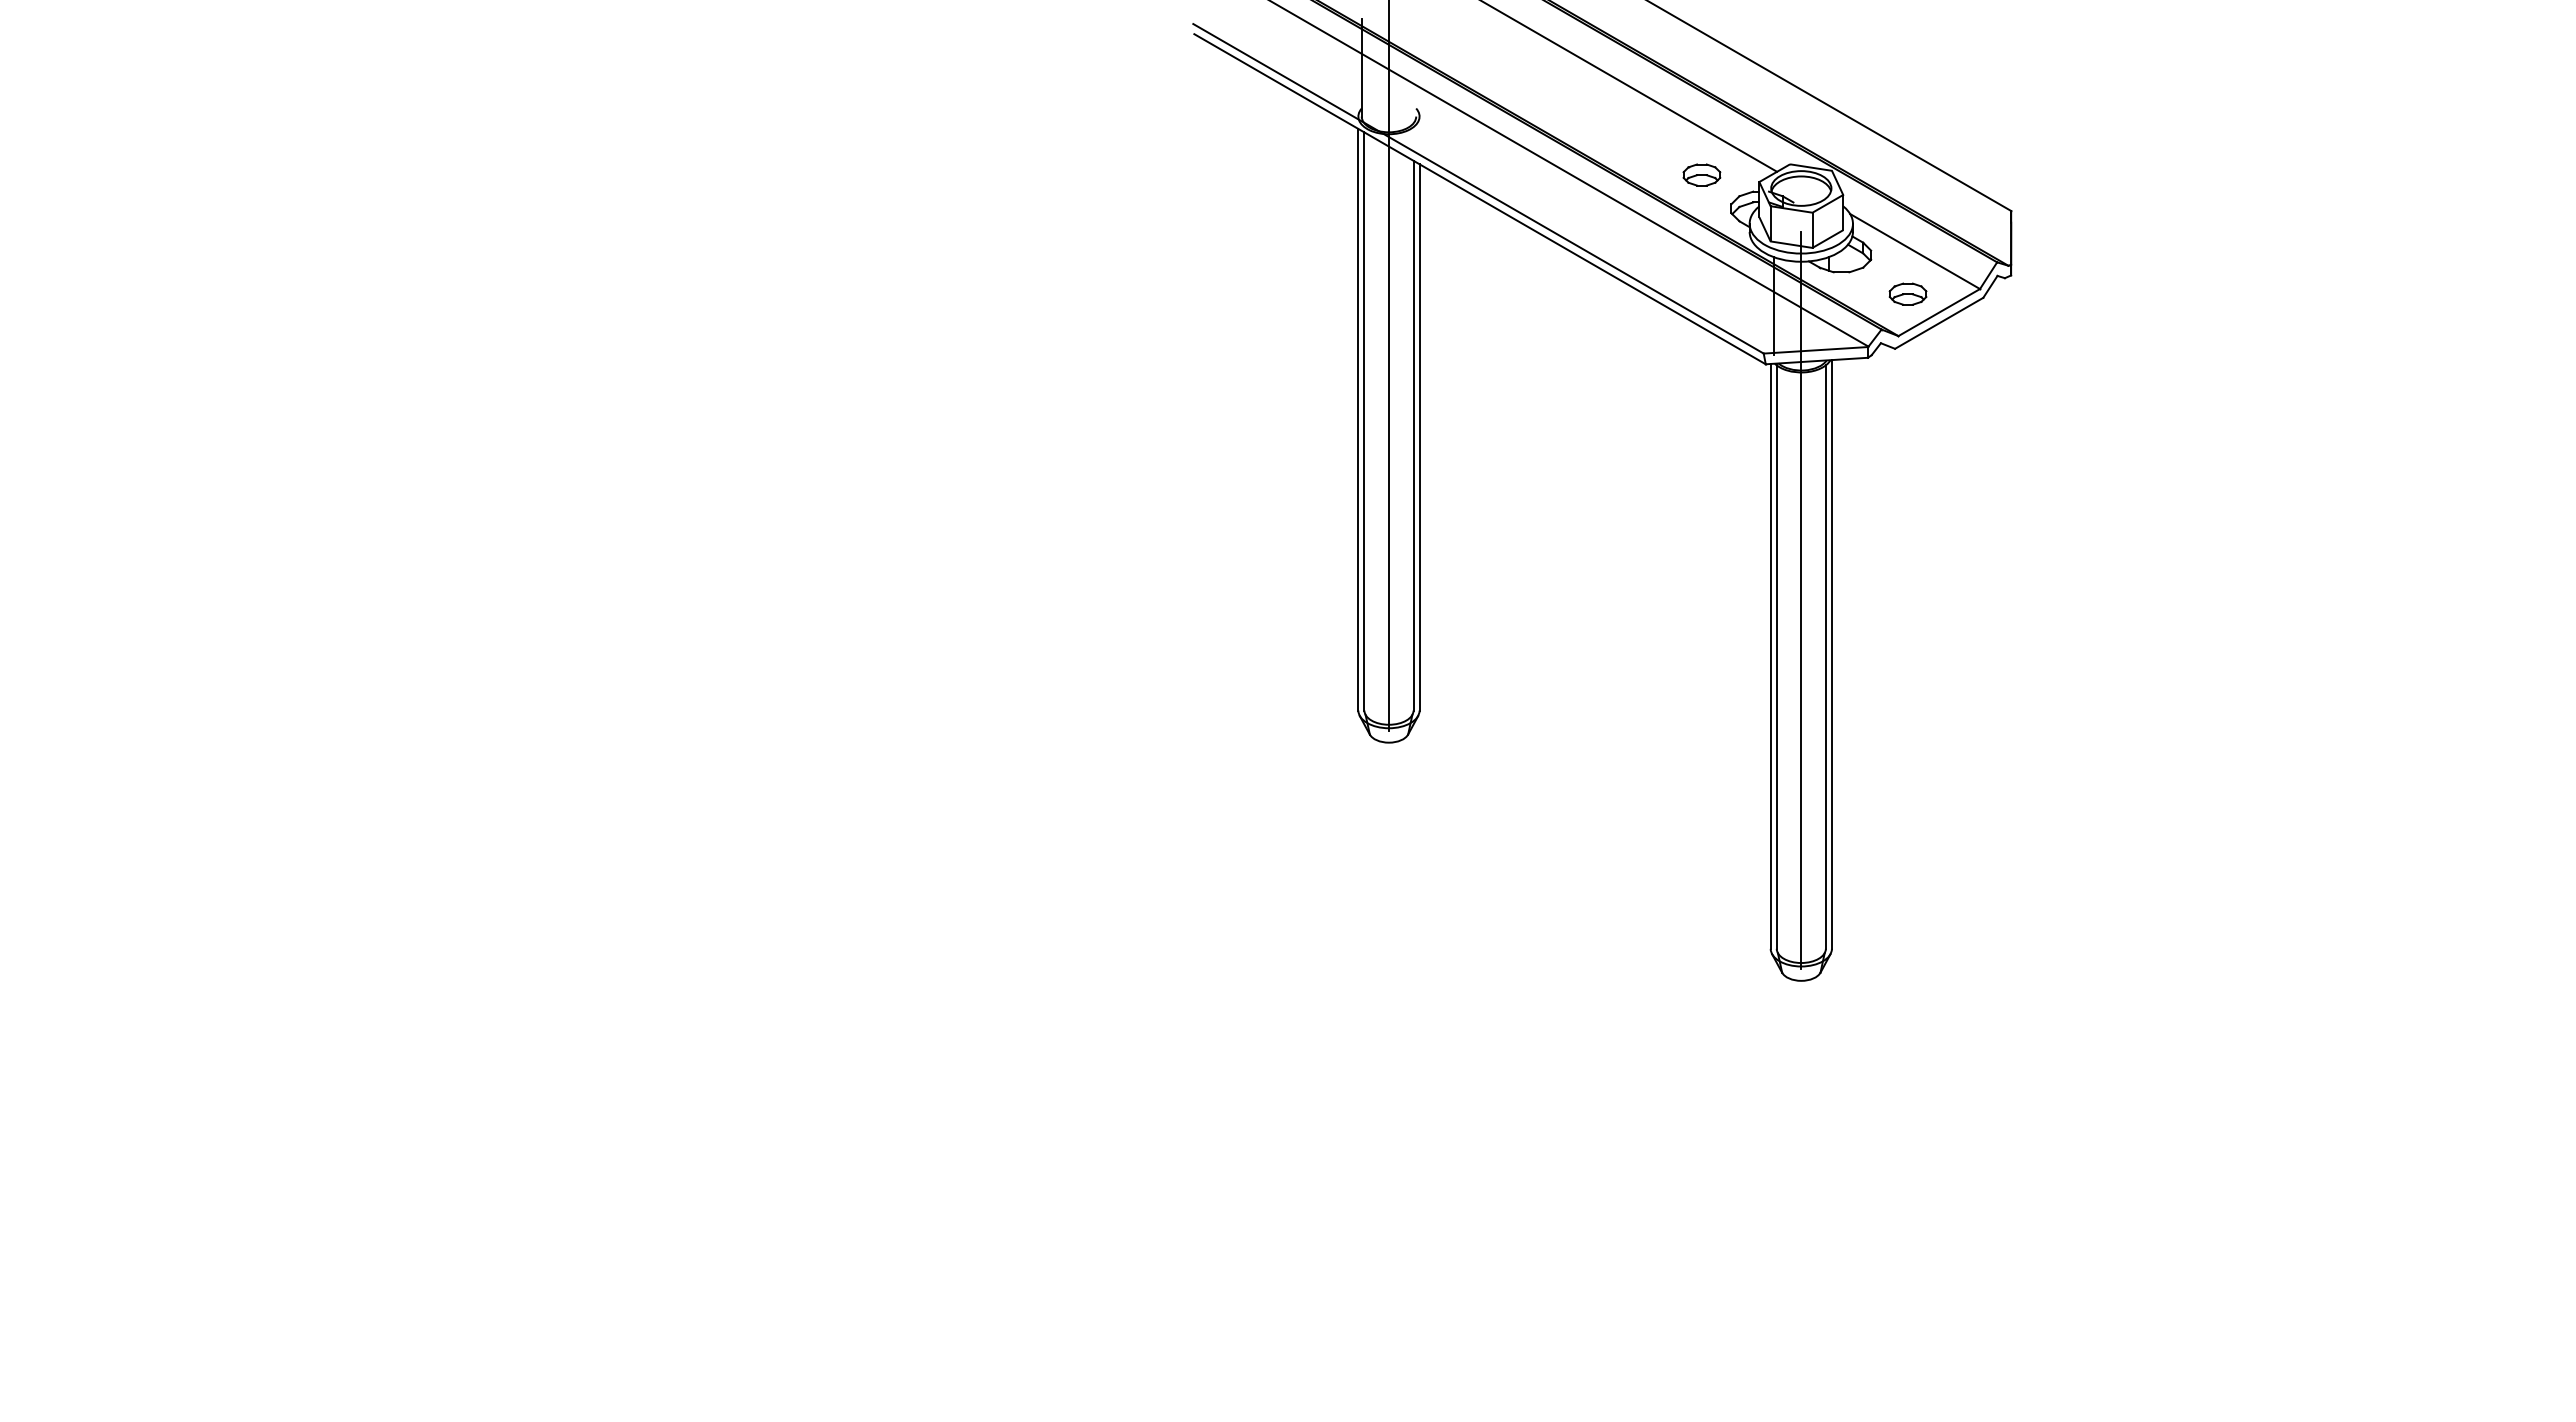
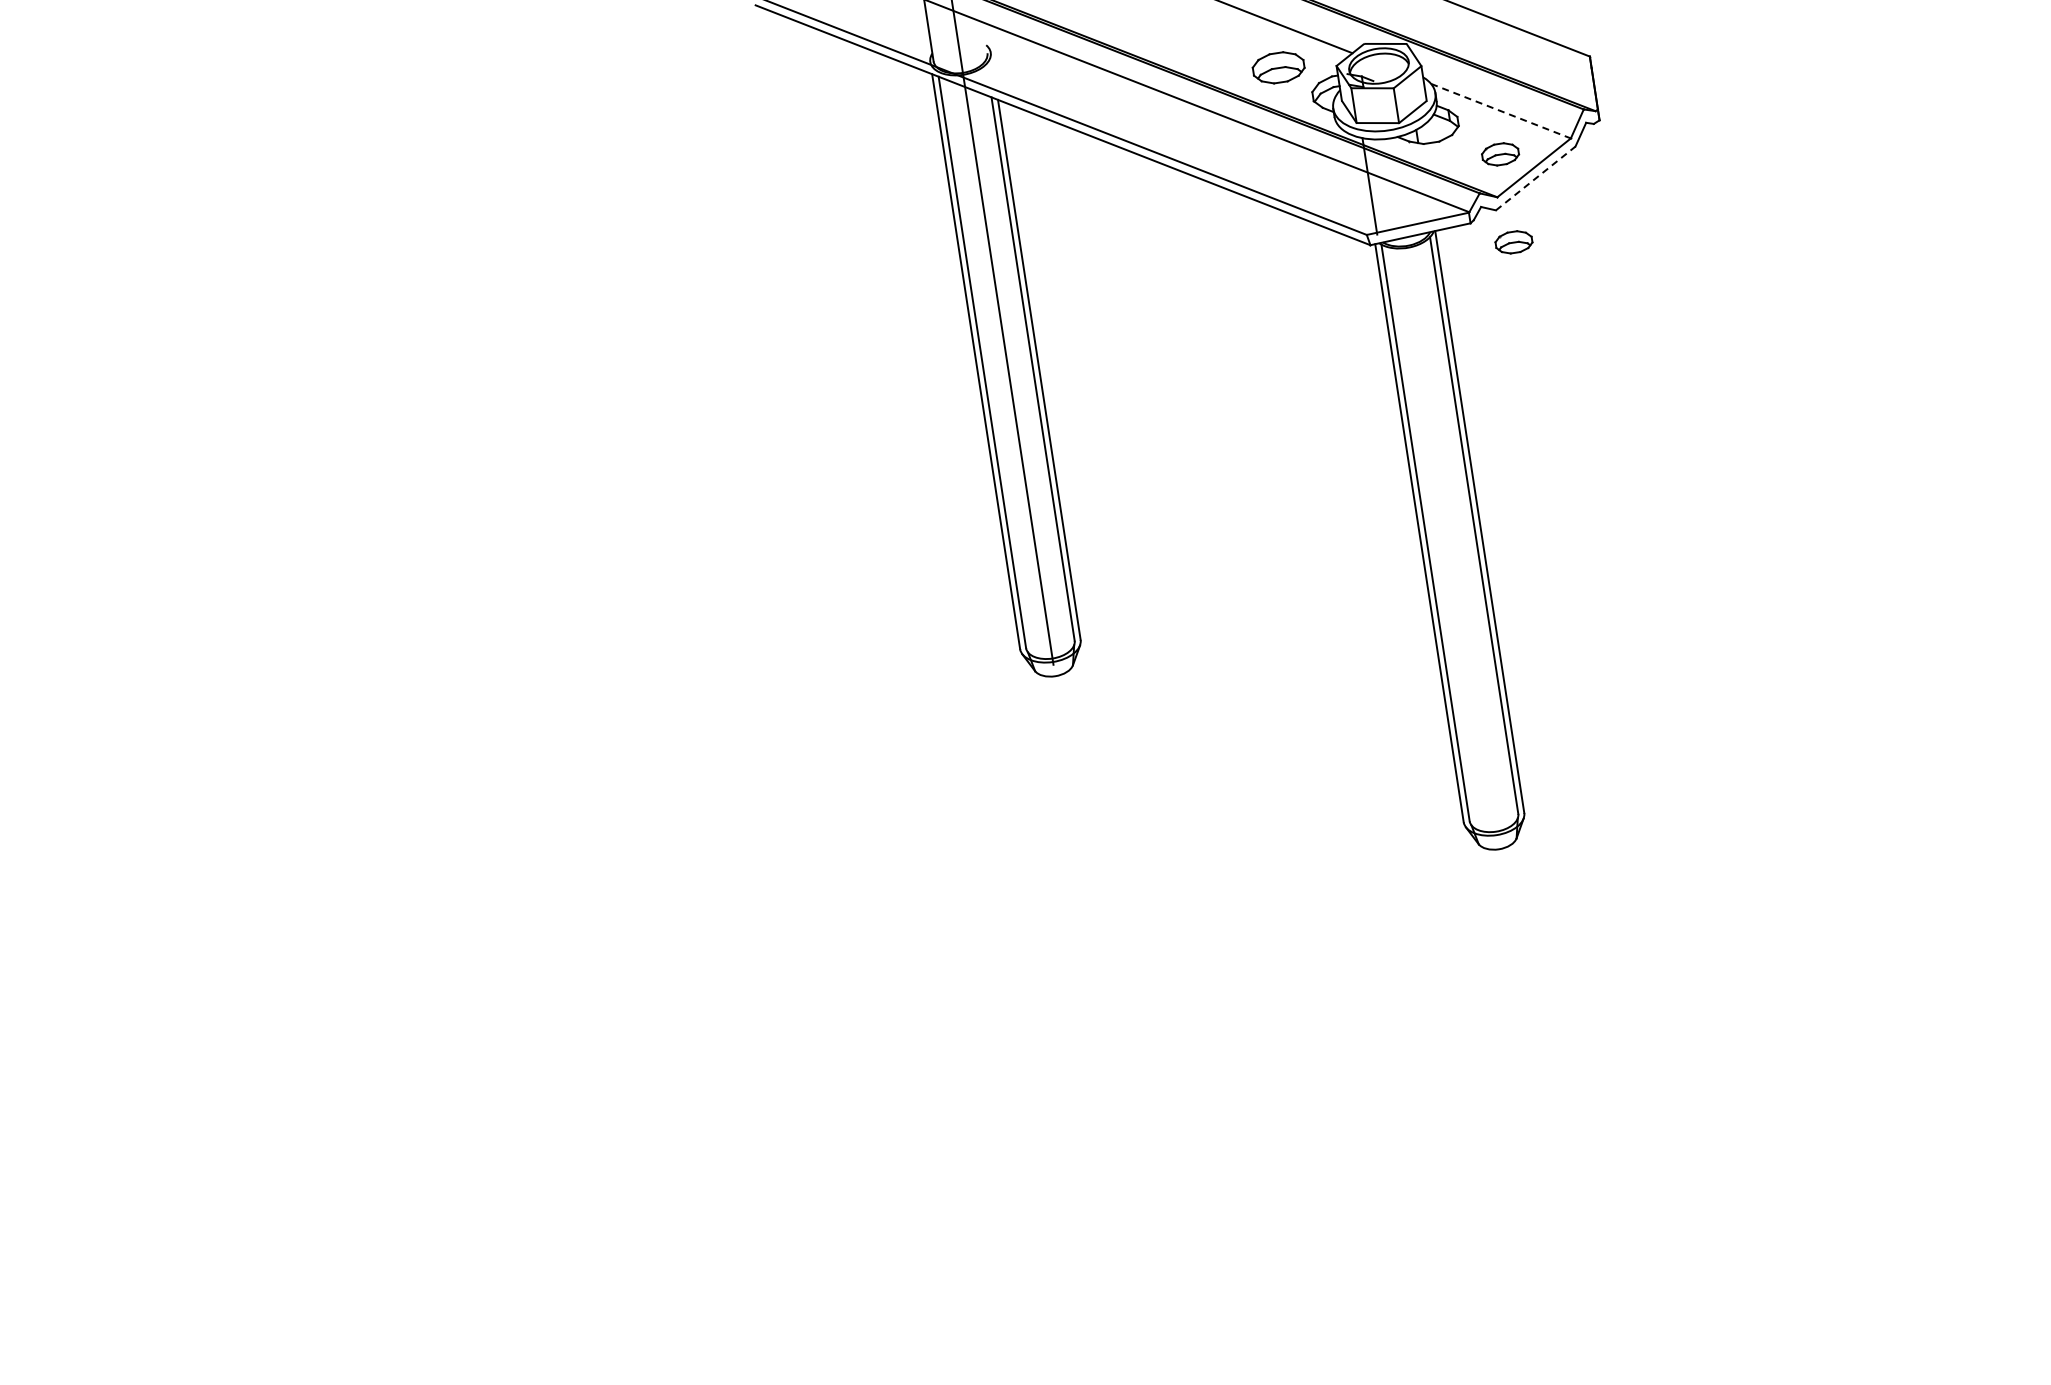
part: (1701, 174) -> (1278, 67), size x1.4
line: (1915, 251) -> (1501, 111), solid -> dashed
line: (1939, 323) -> (1536, 178), solid -> dashed
part: (1907, 382) -> (1513, 241), added
line: (1801, 600) -> (1441, 473), removed

